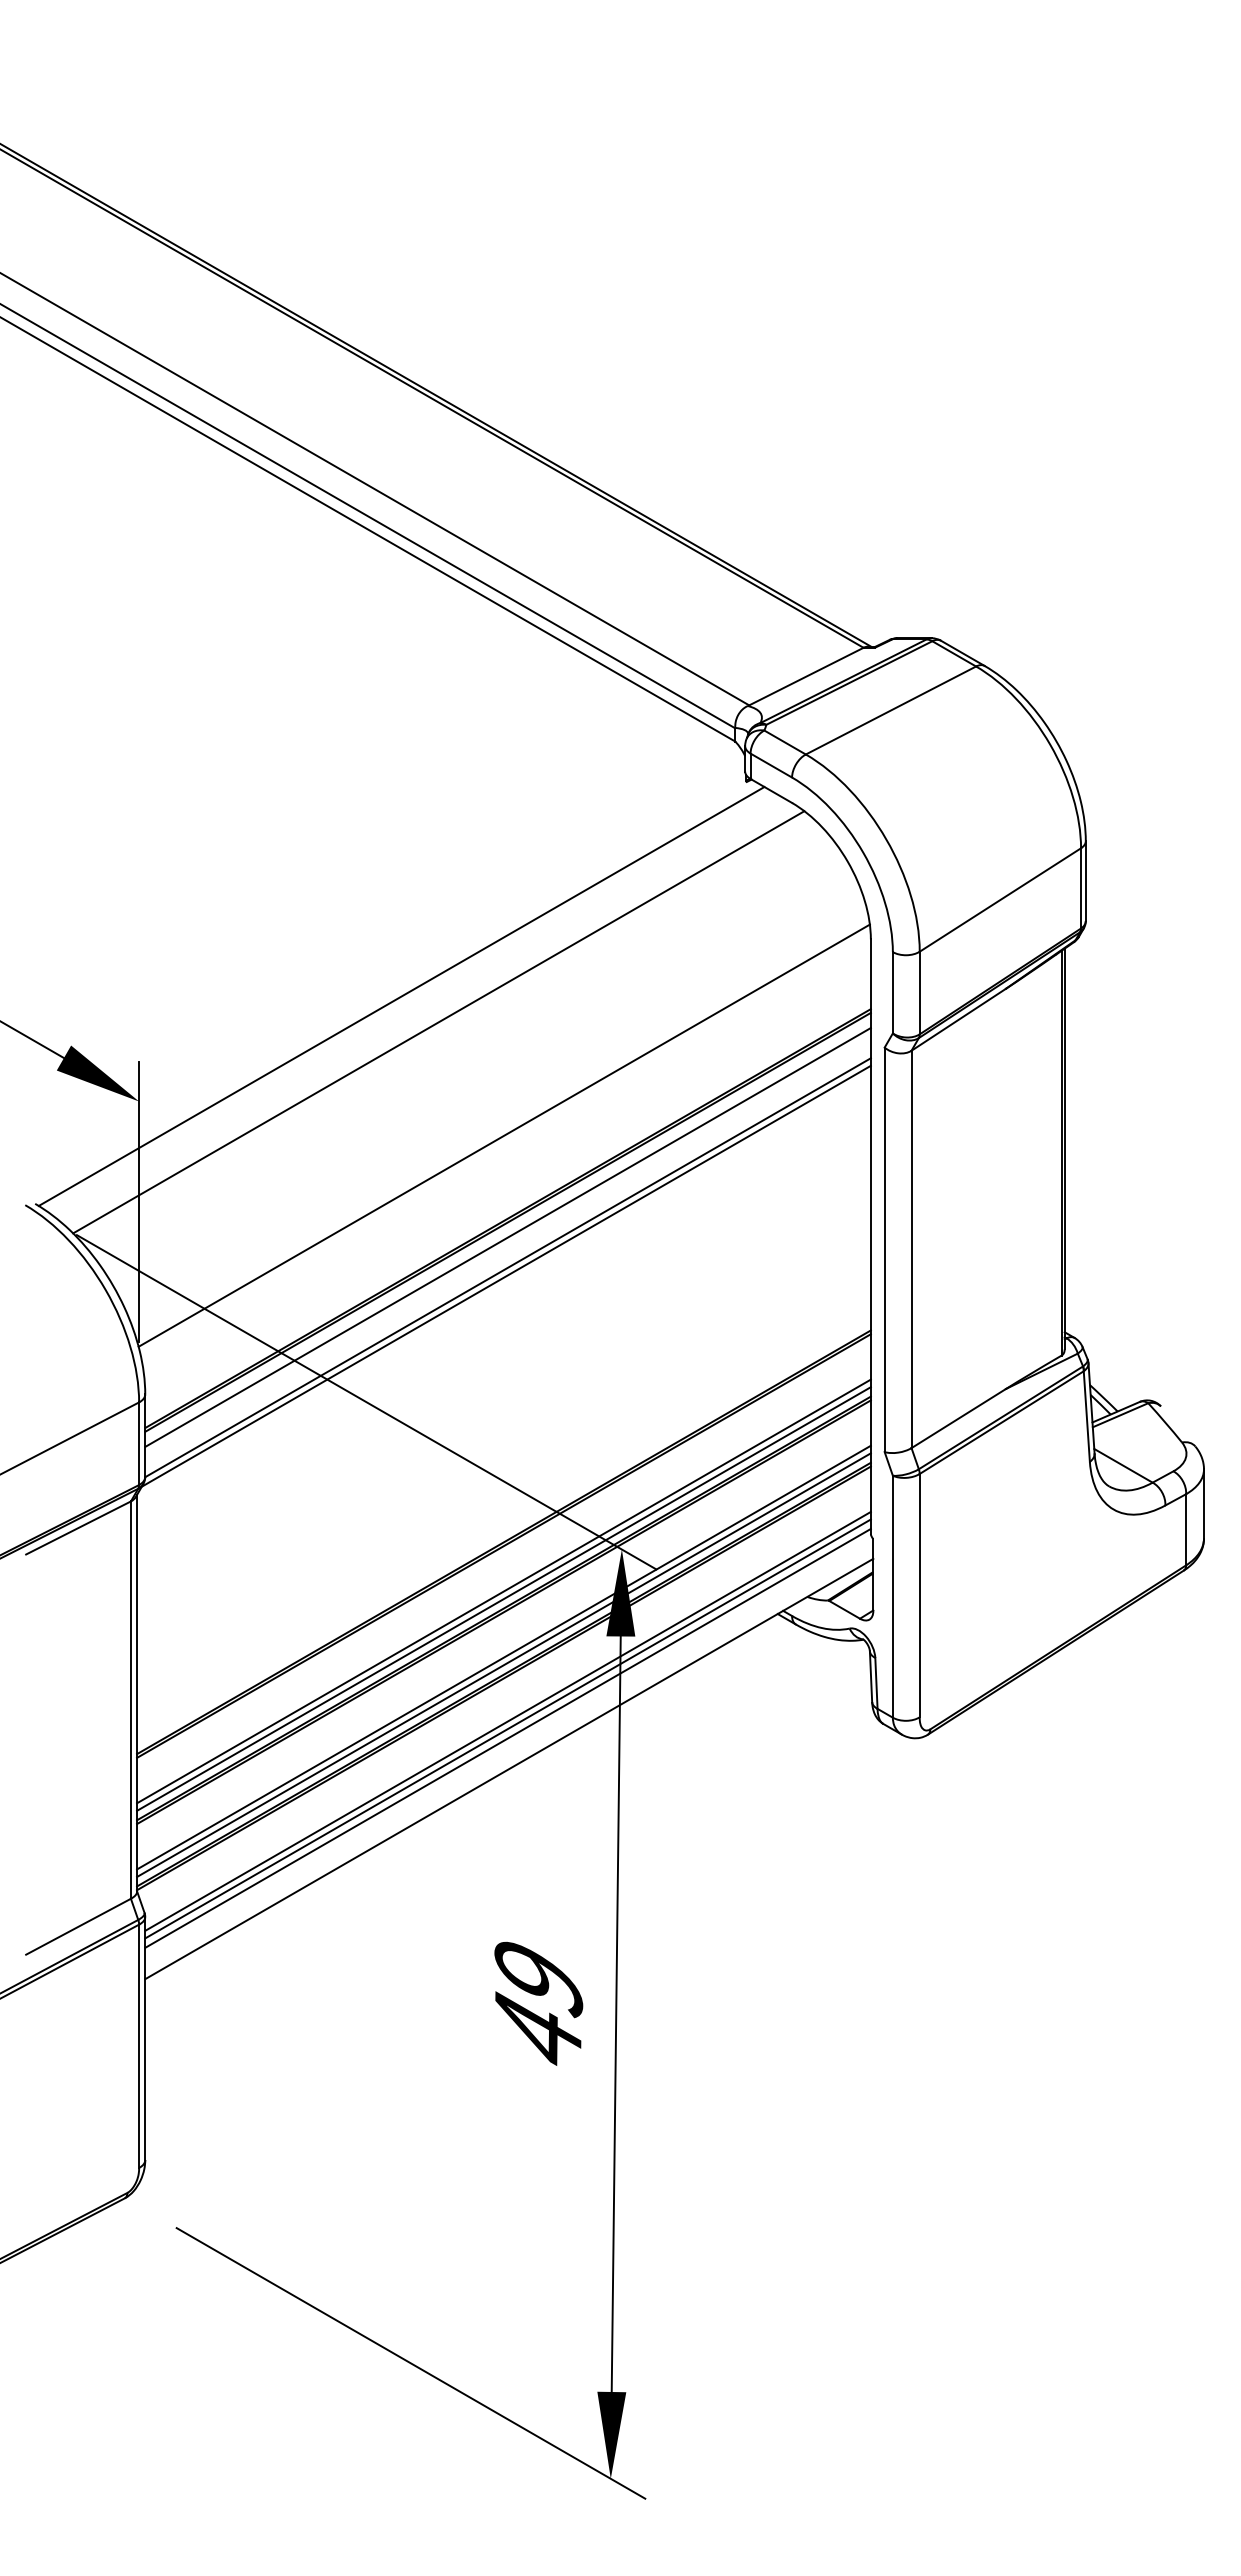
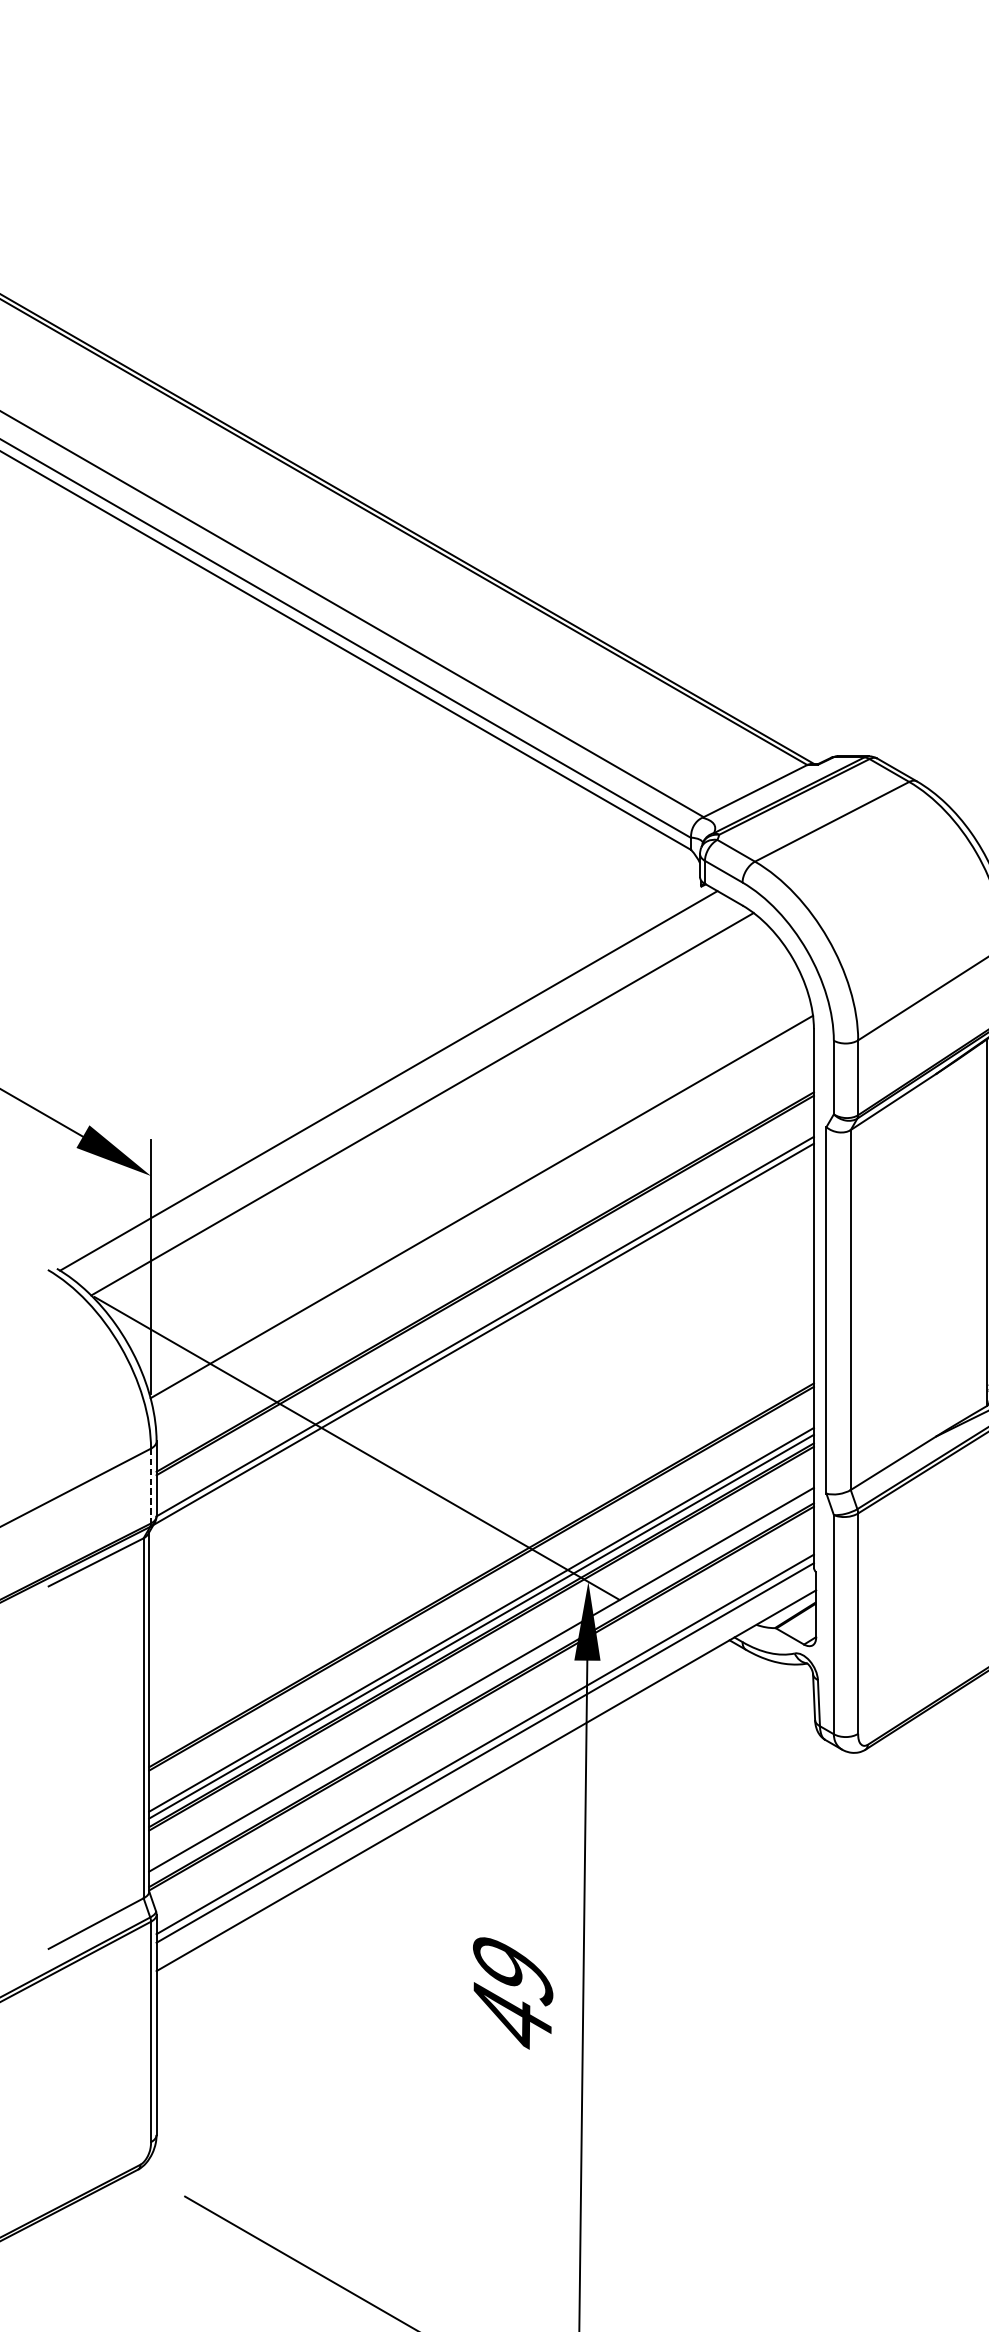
line: (507, 1237) -> (484, 1299), removed
line: (139, 1444) -> (151, 1486), solid -> dashed
line: (503, 1664) -> (481, 1686), removed
line: (507, 1720) -> (484, 1736), removed

